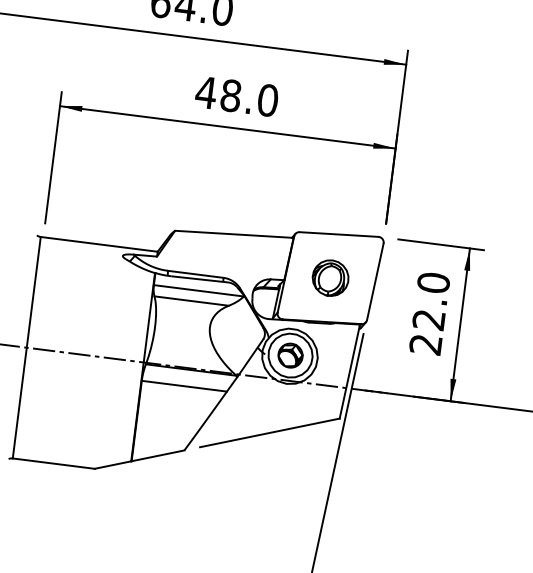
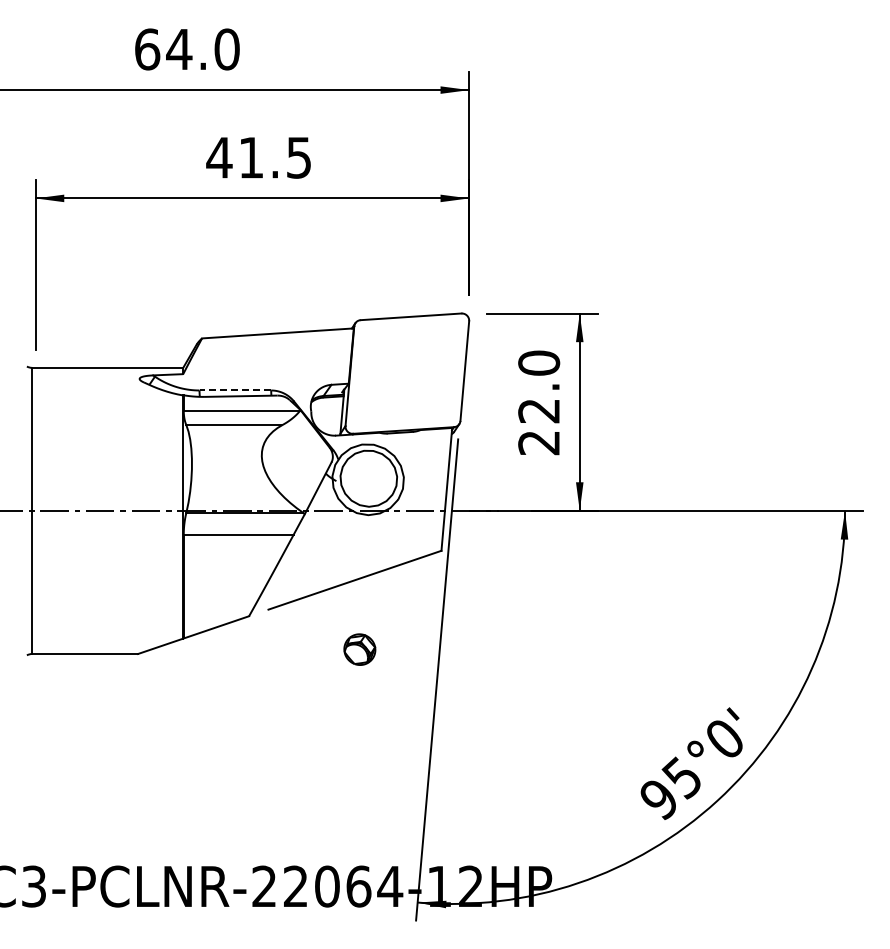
text: (249, 97) -> (275, 157), 48.0 -> 41.5
line: (195, 274) -> (235, 390), solid -> dashed
part: (330, 278) -> (407, 373), removed
part: (290, 355) -> (359, 649), moved

